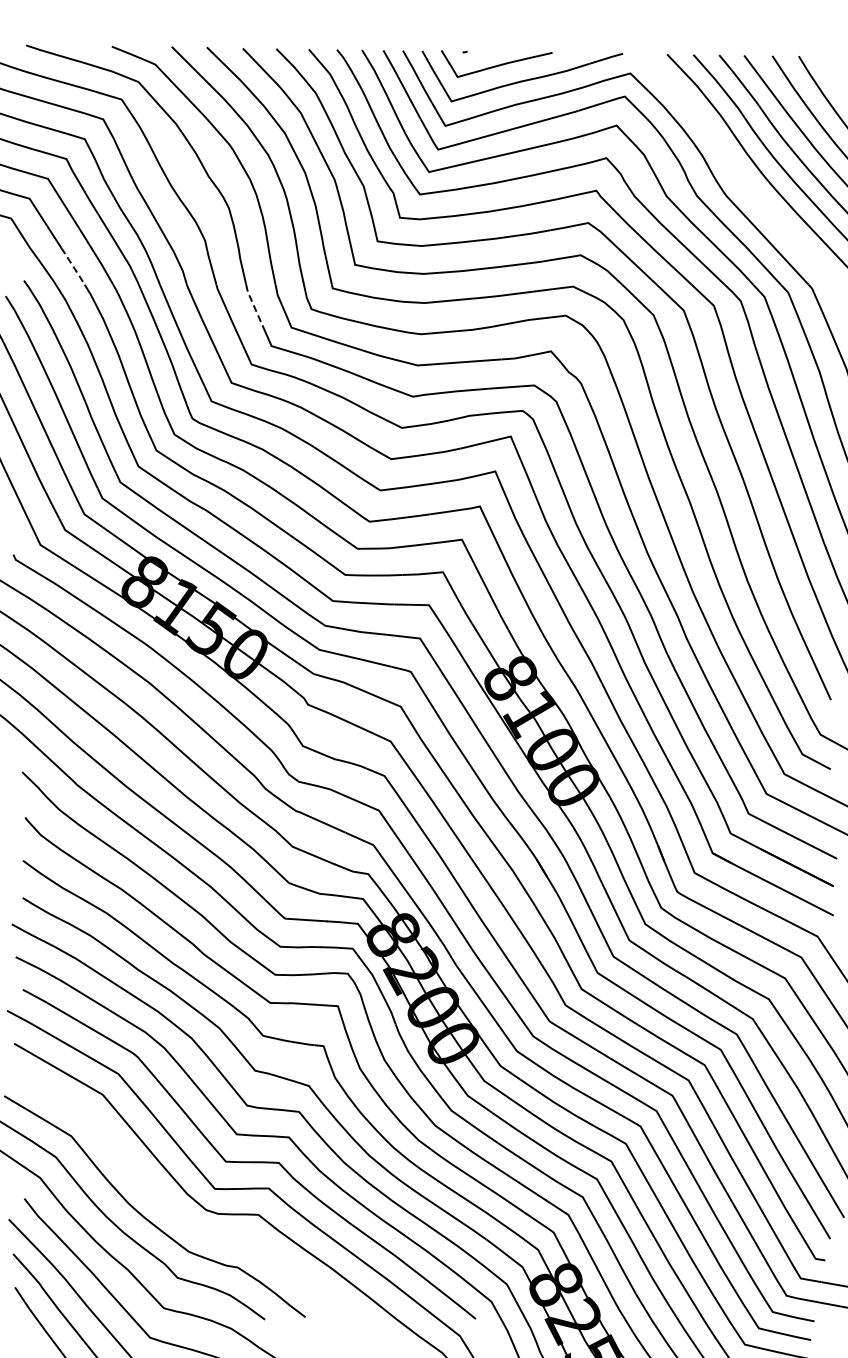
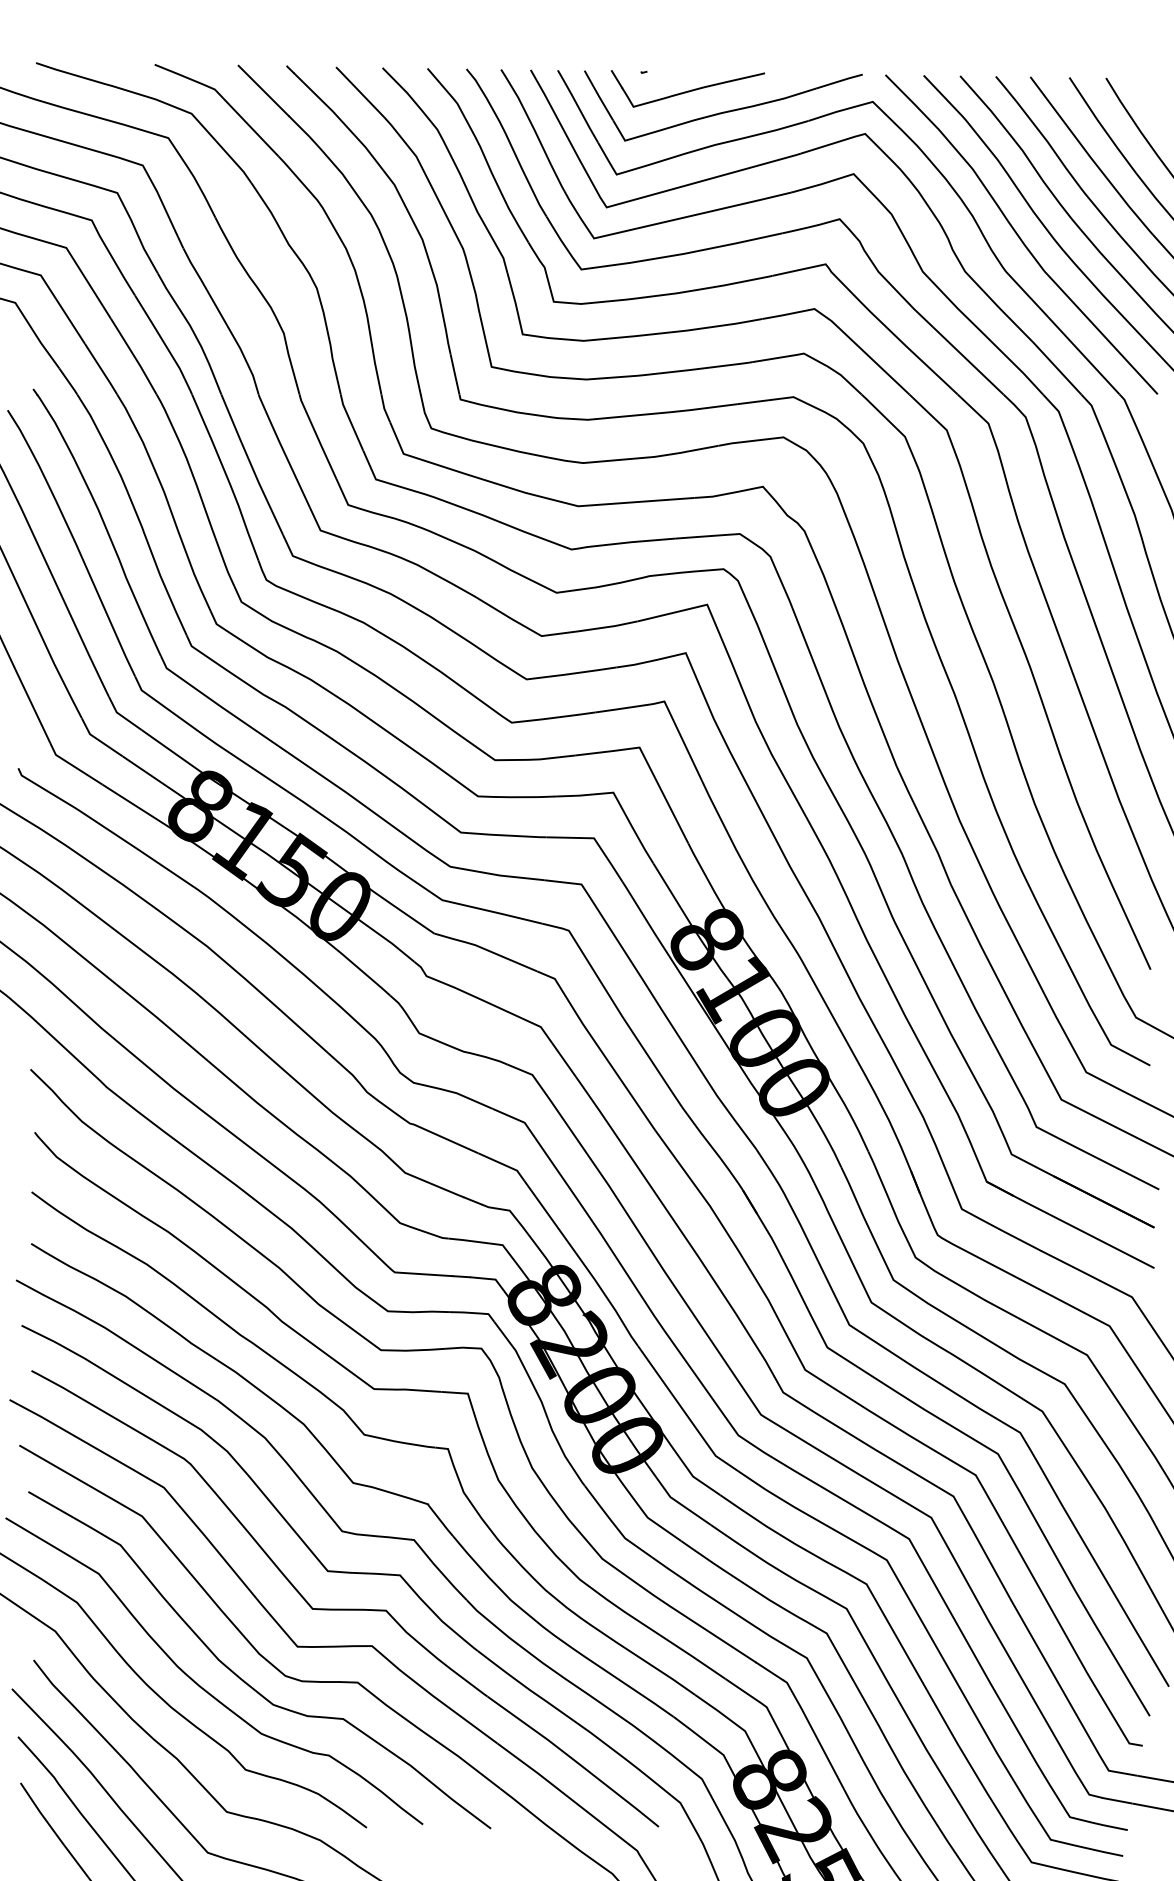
curve: (736, 169) -> (1019, 234), added
line: (73, 267) -> (101, 370), dashed -> solid
line: (253, 305) -> (350, 423), dashed -> solid
curve: (176, 1212) -> (244, 1679), added

